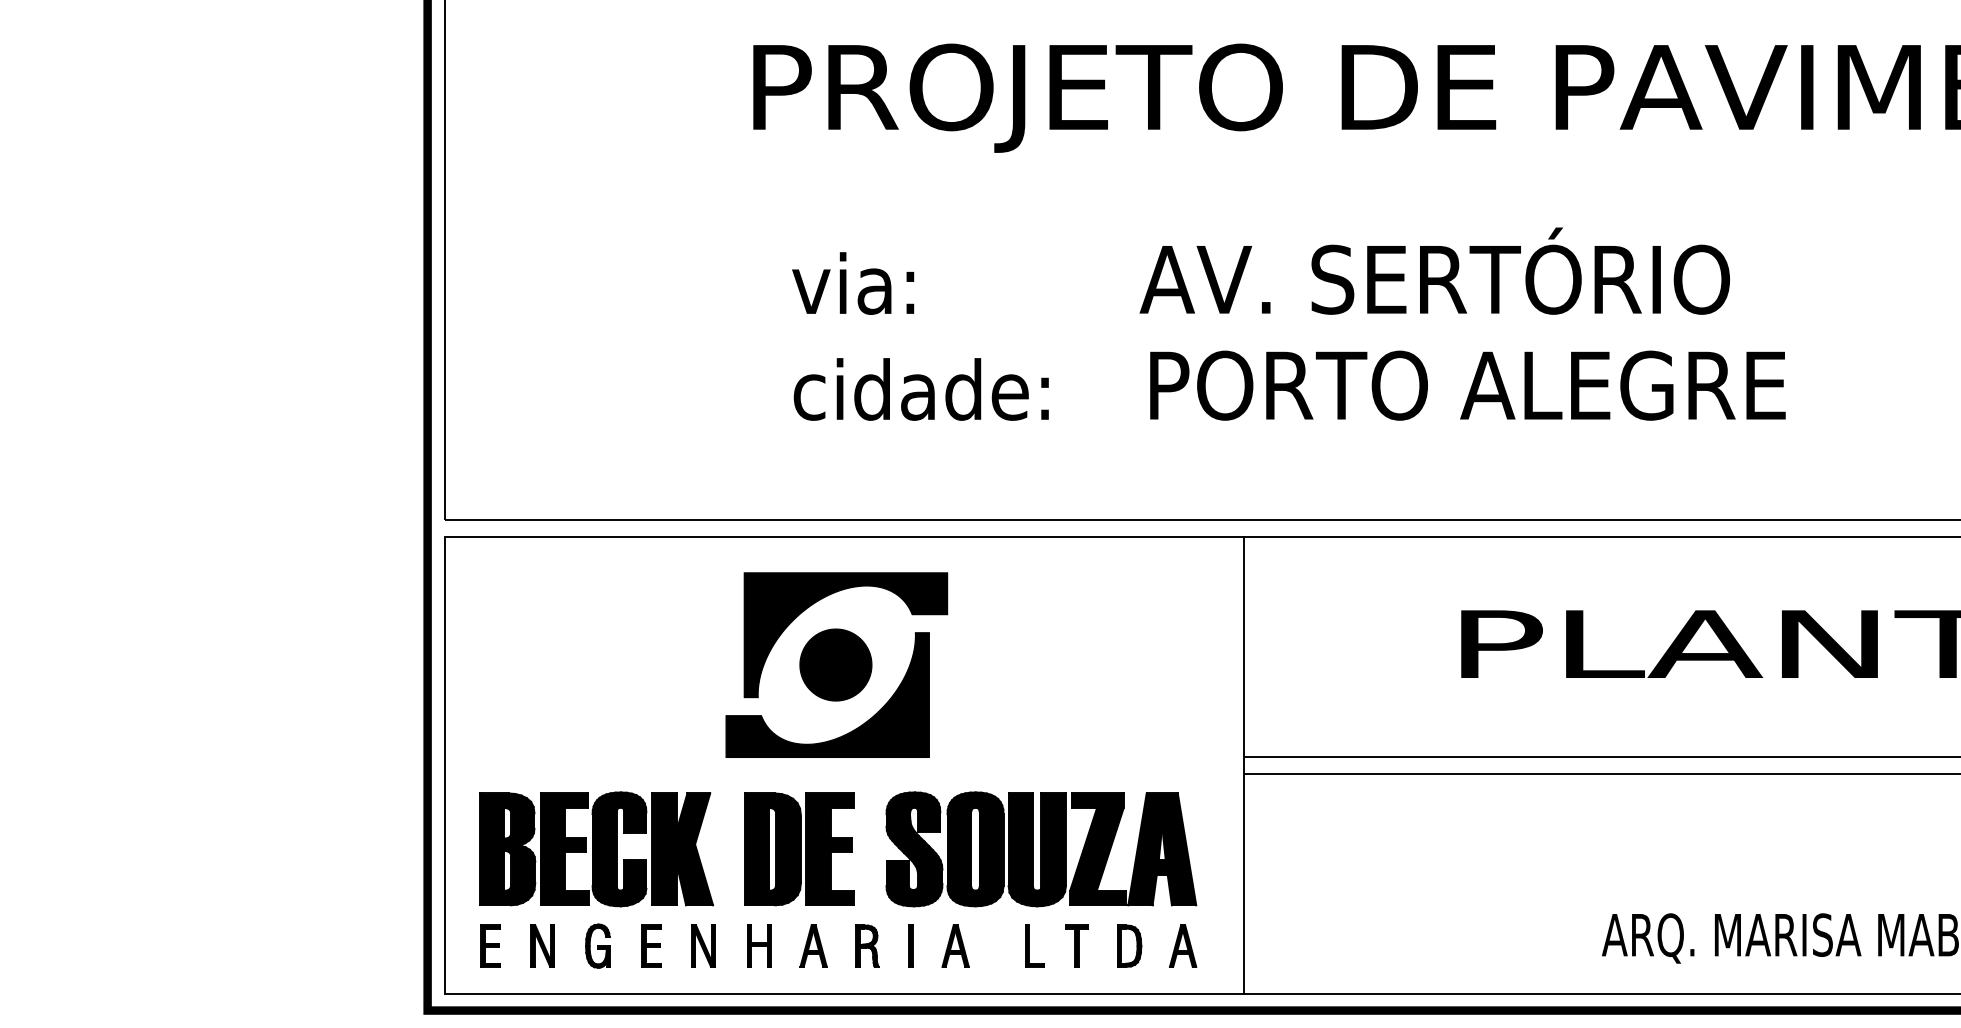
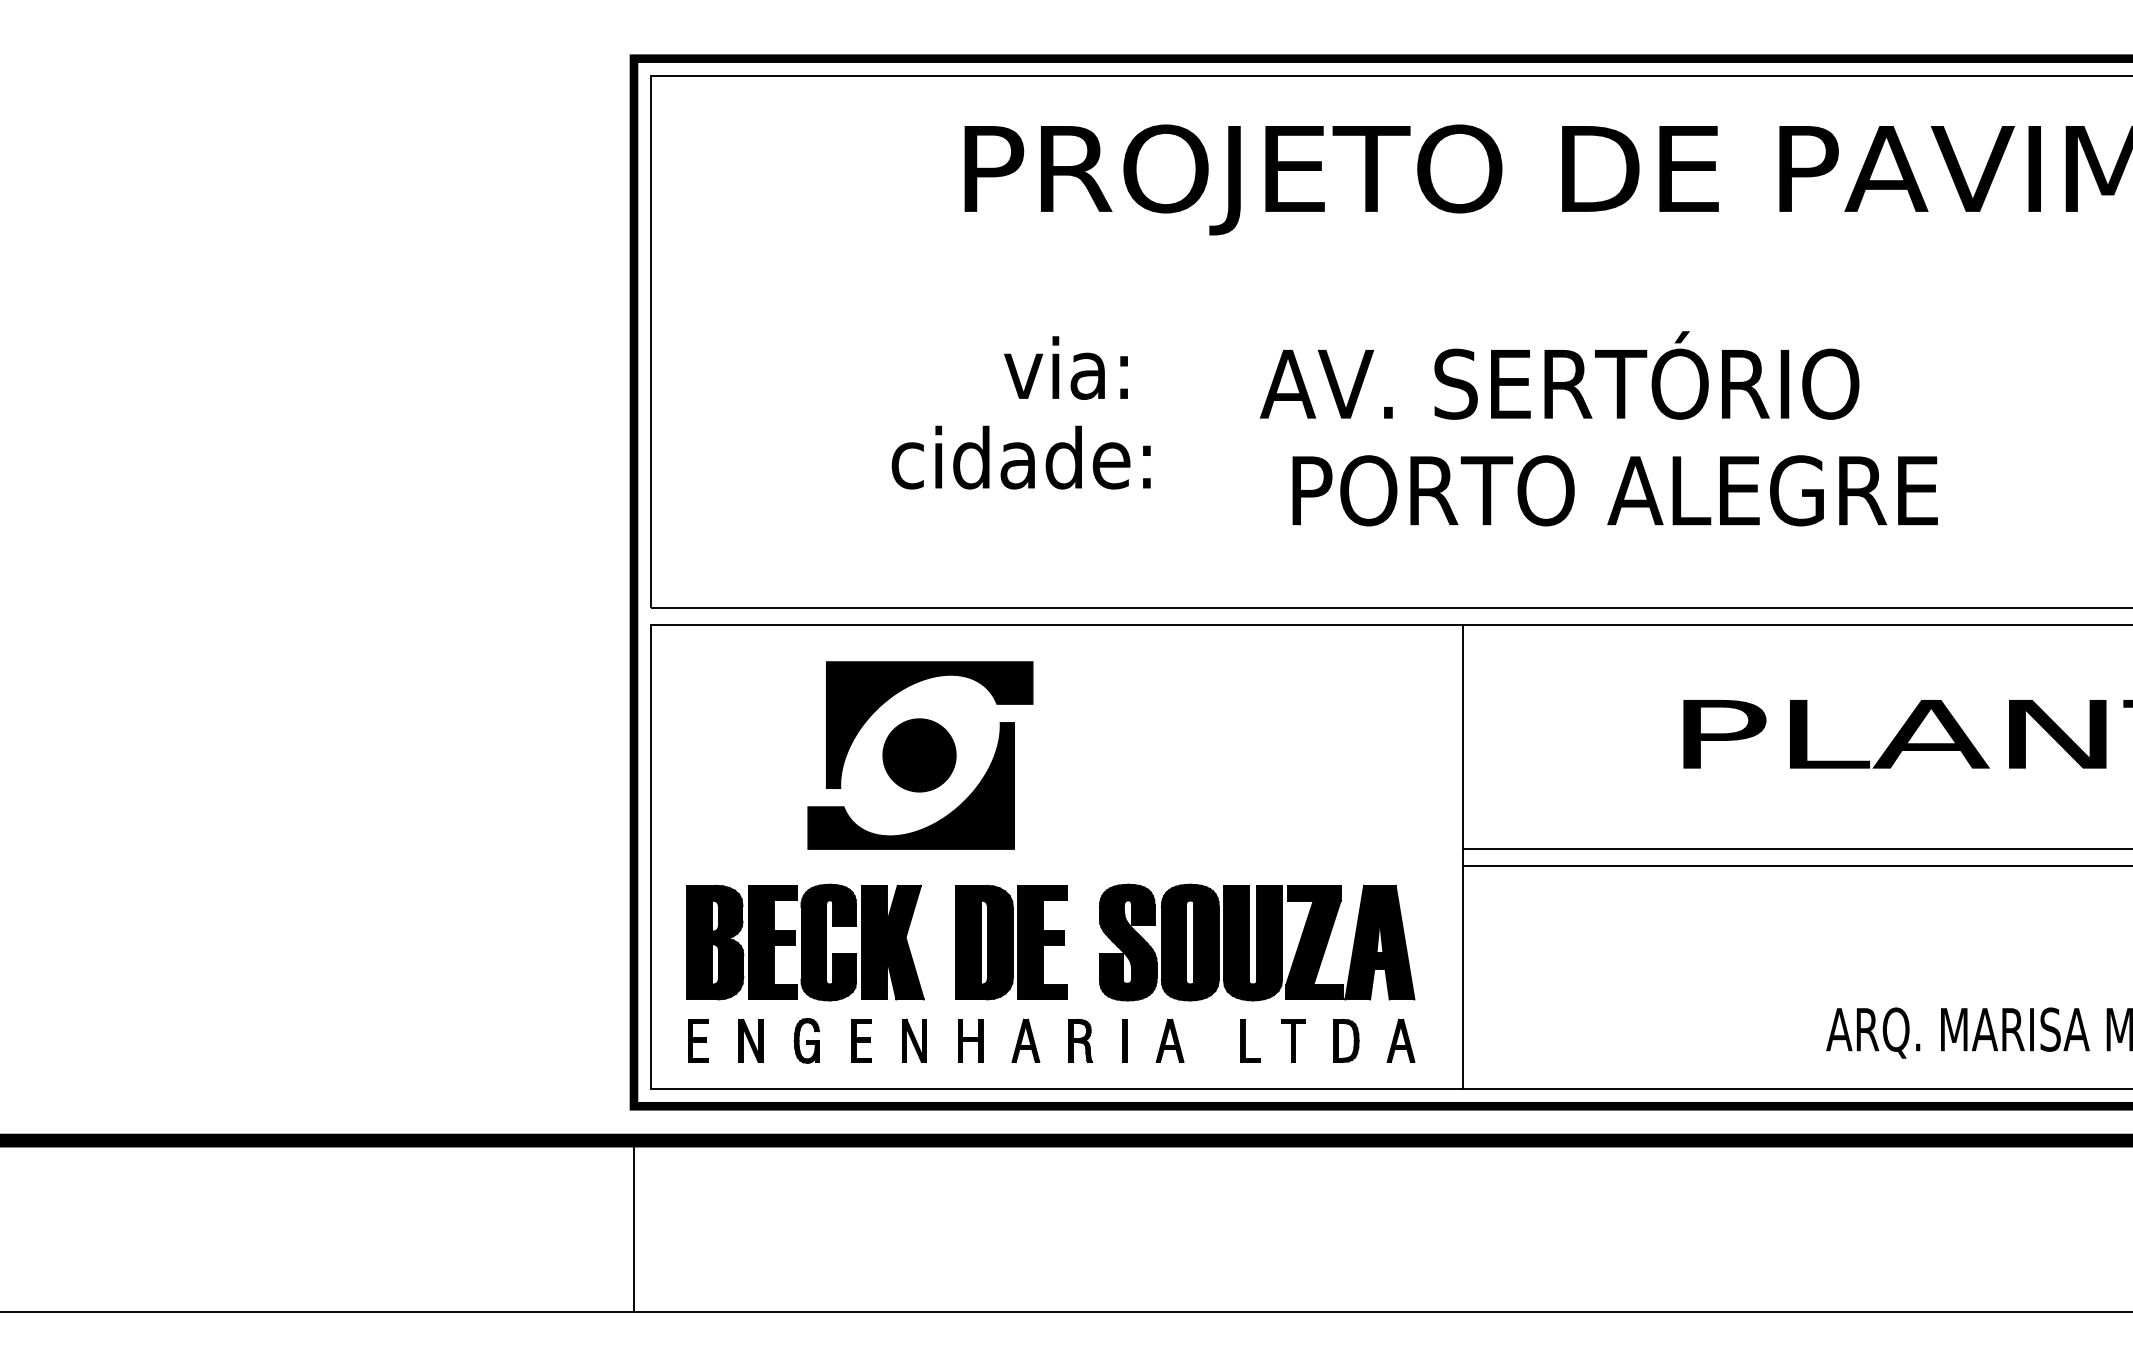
text: (1434, 271) -> (1559, 375), moved
text: (1467, 385) -> (1614, 490), moved
text: (920, 389) -> (1020, 457), moved
part: (836, 665) -> (920, 755), moved

